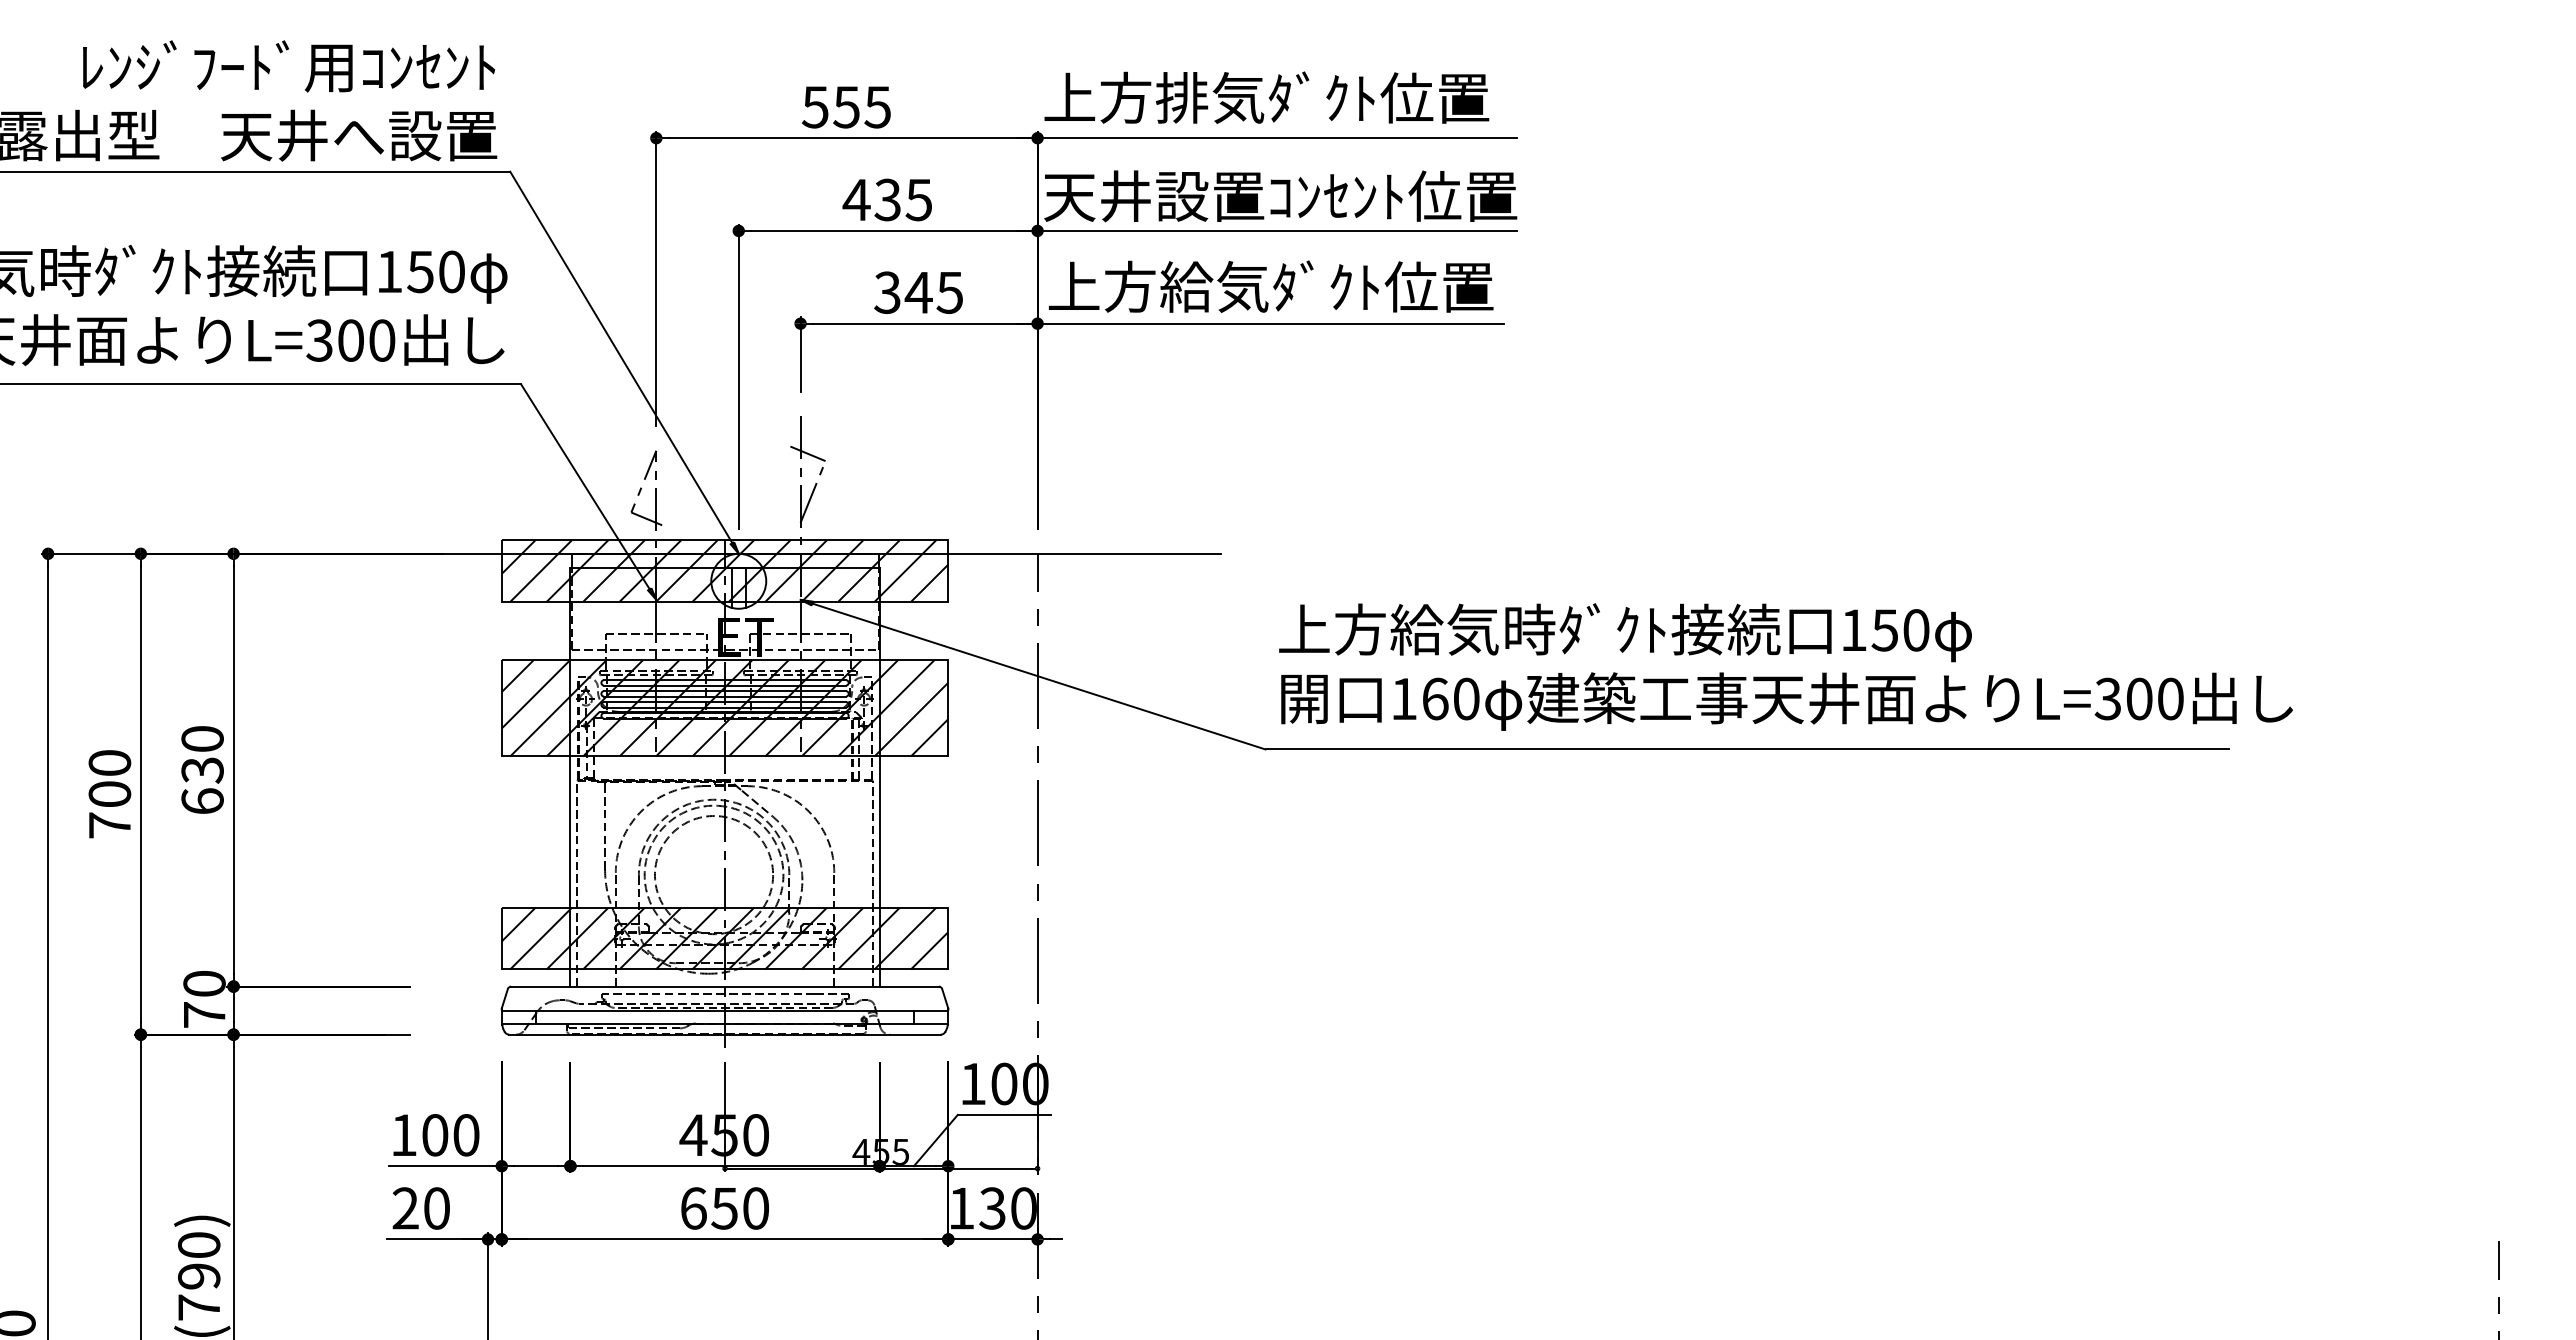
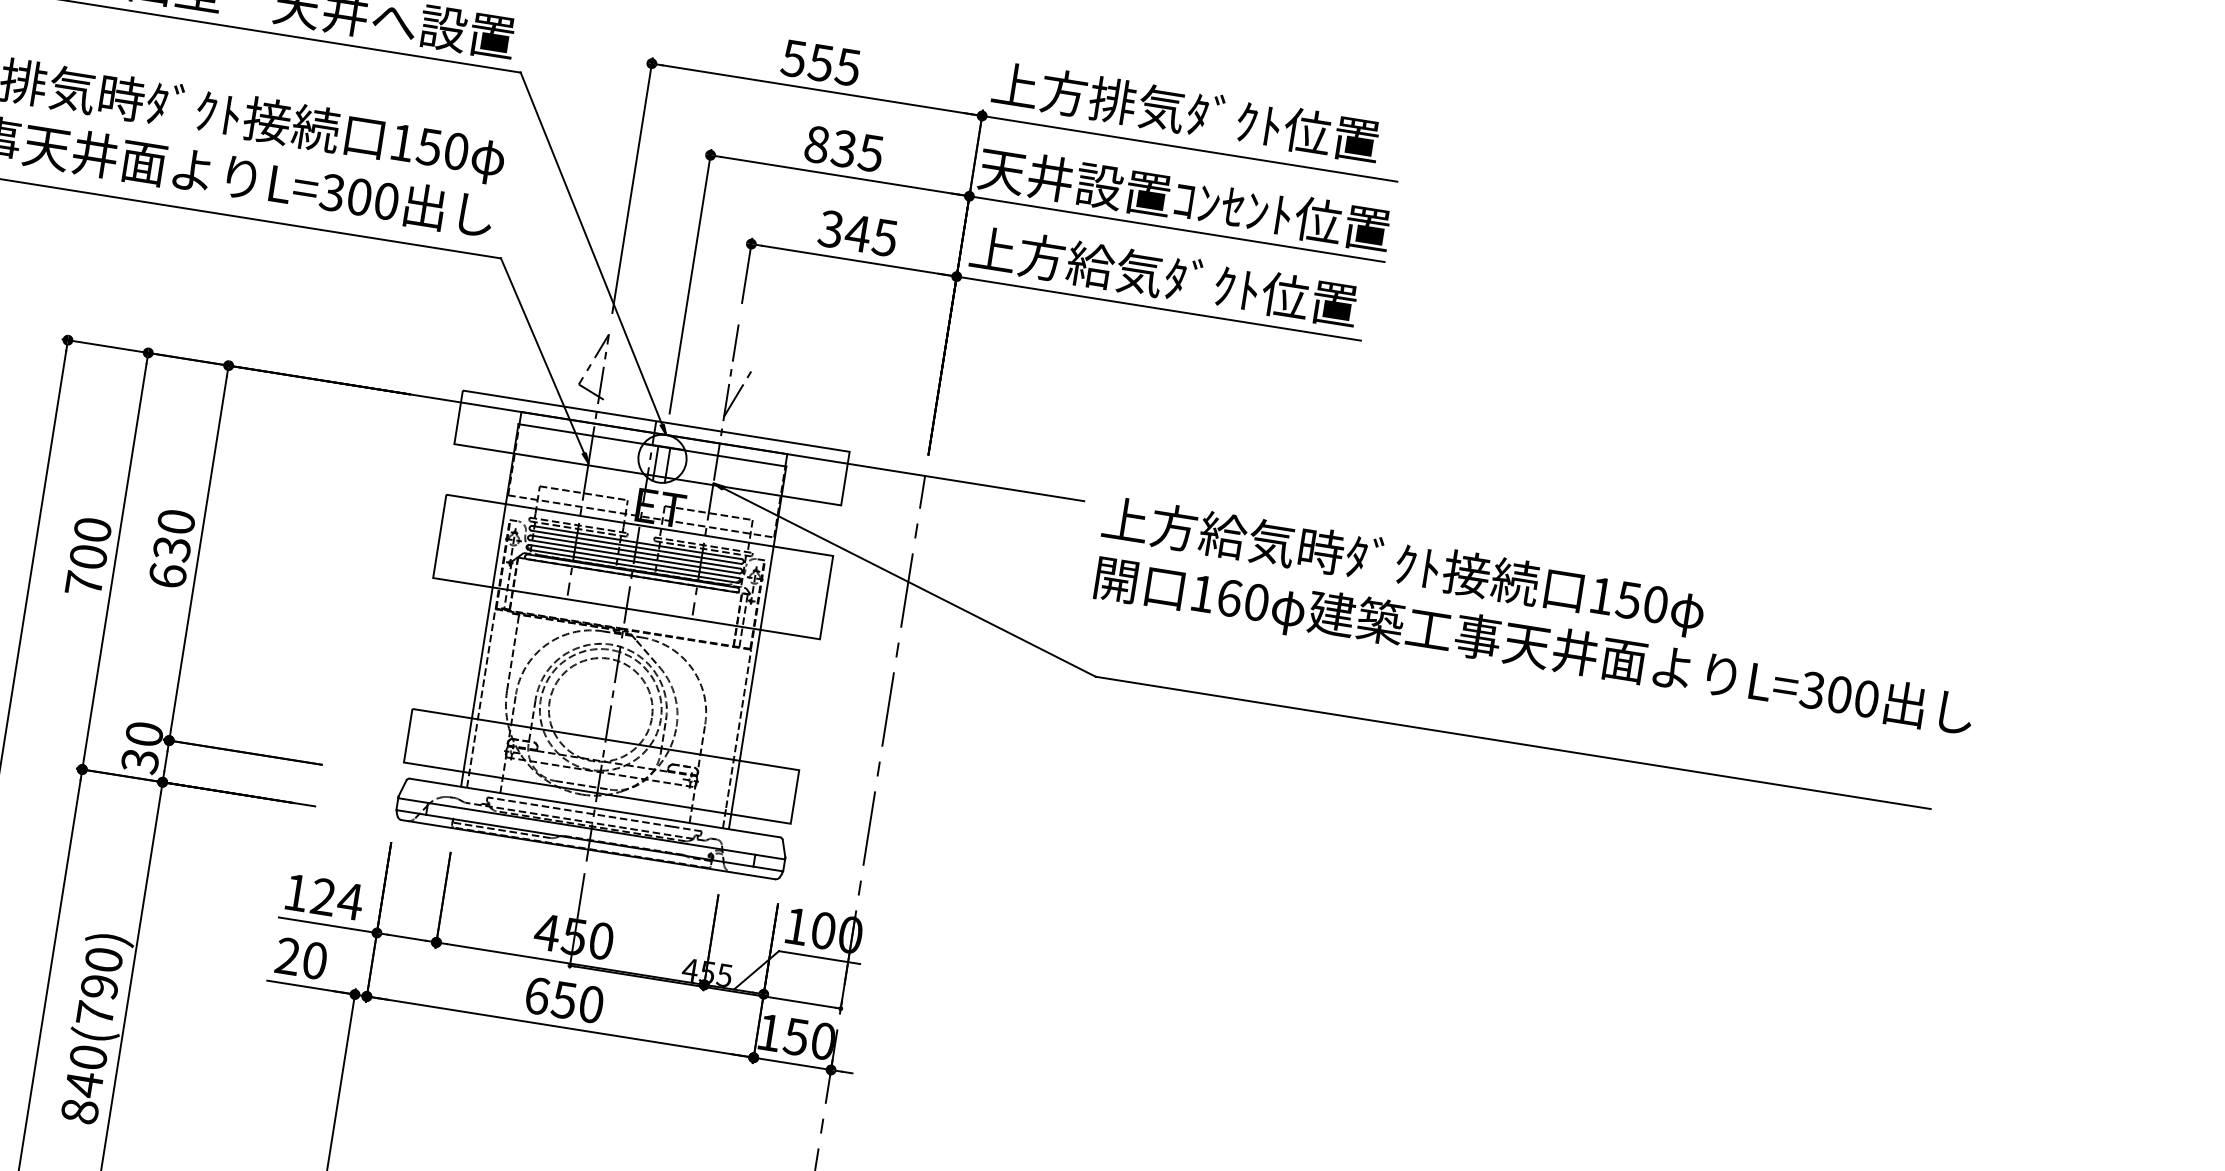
text: (856, 199) -> (816, 144), 435 -> 835
line: (807, 453) -> (739, 357), removed
hatch: (724, 570) -> (651, 447), removed
text: (1785, 666) -> (1537, 617), moved
hatch: (724, 708) -> (632, 567), removed
hatch: (724, 938) -> (601, 766), removed
text: (204, 1015) -> (140, 761), 70 -> 30
text: (451, 1135) -> (337, 899), 100 -> 124
text: (992, 1208) -> (796, 1036), 130 -> 150

